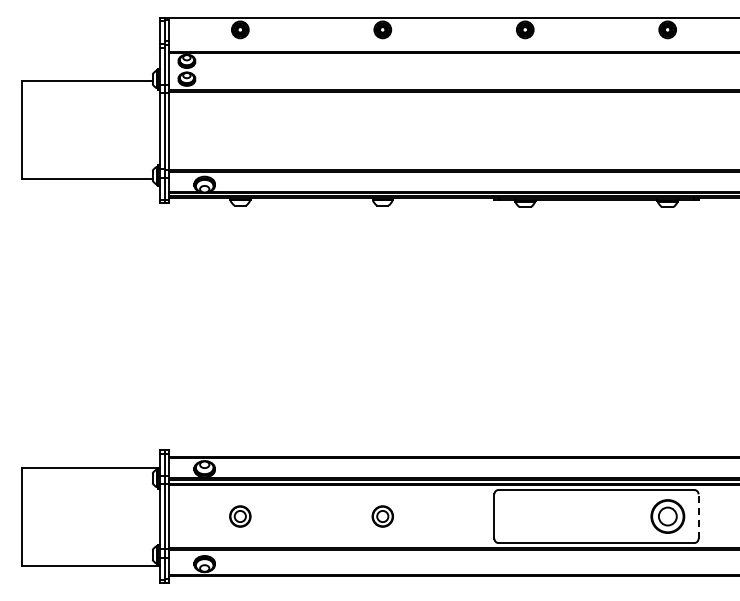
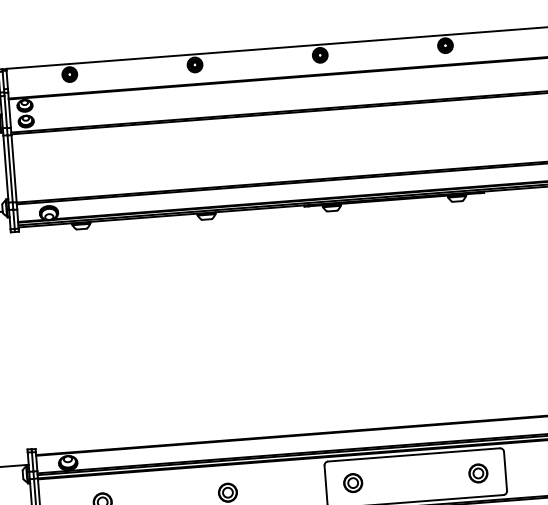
part: (525, 516) -> (353, 483), added
part: (667, 516) -> (478, 473), size x0.62
line: (698, 516) -> (505, 471), dashed -> solid

